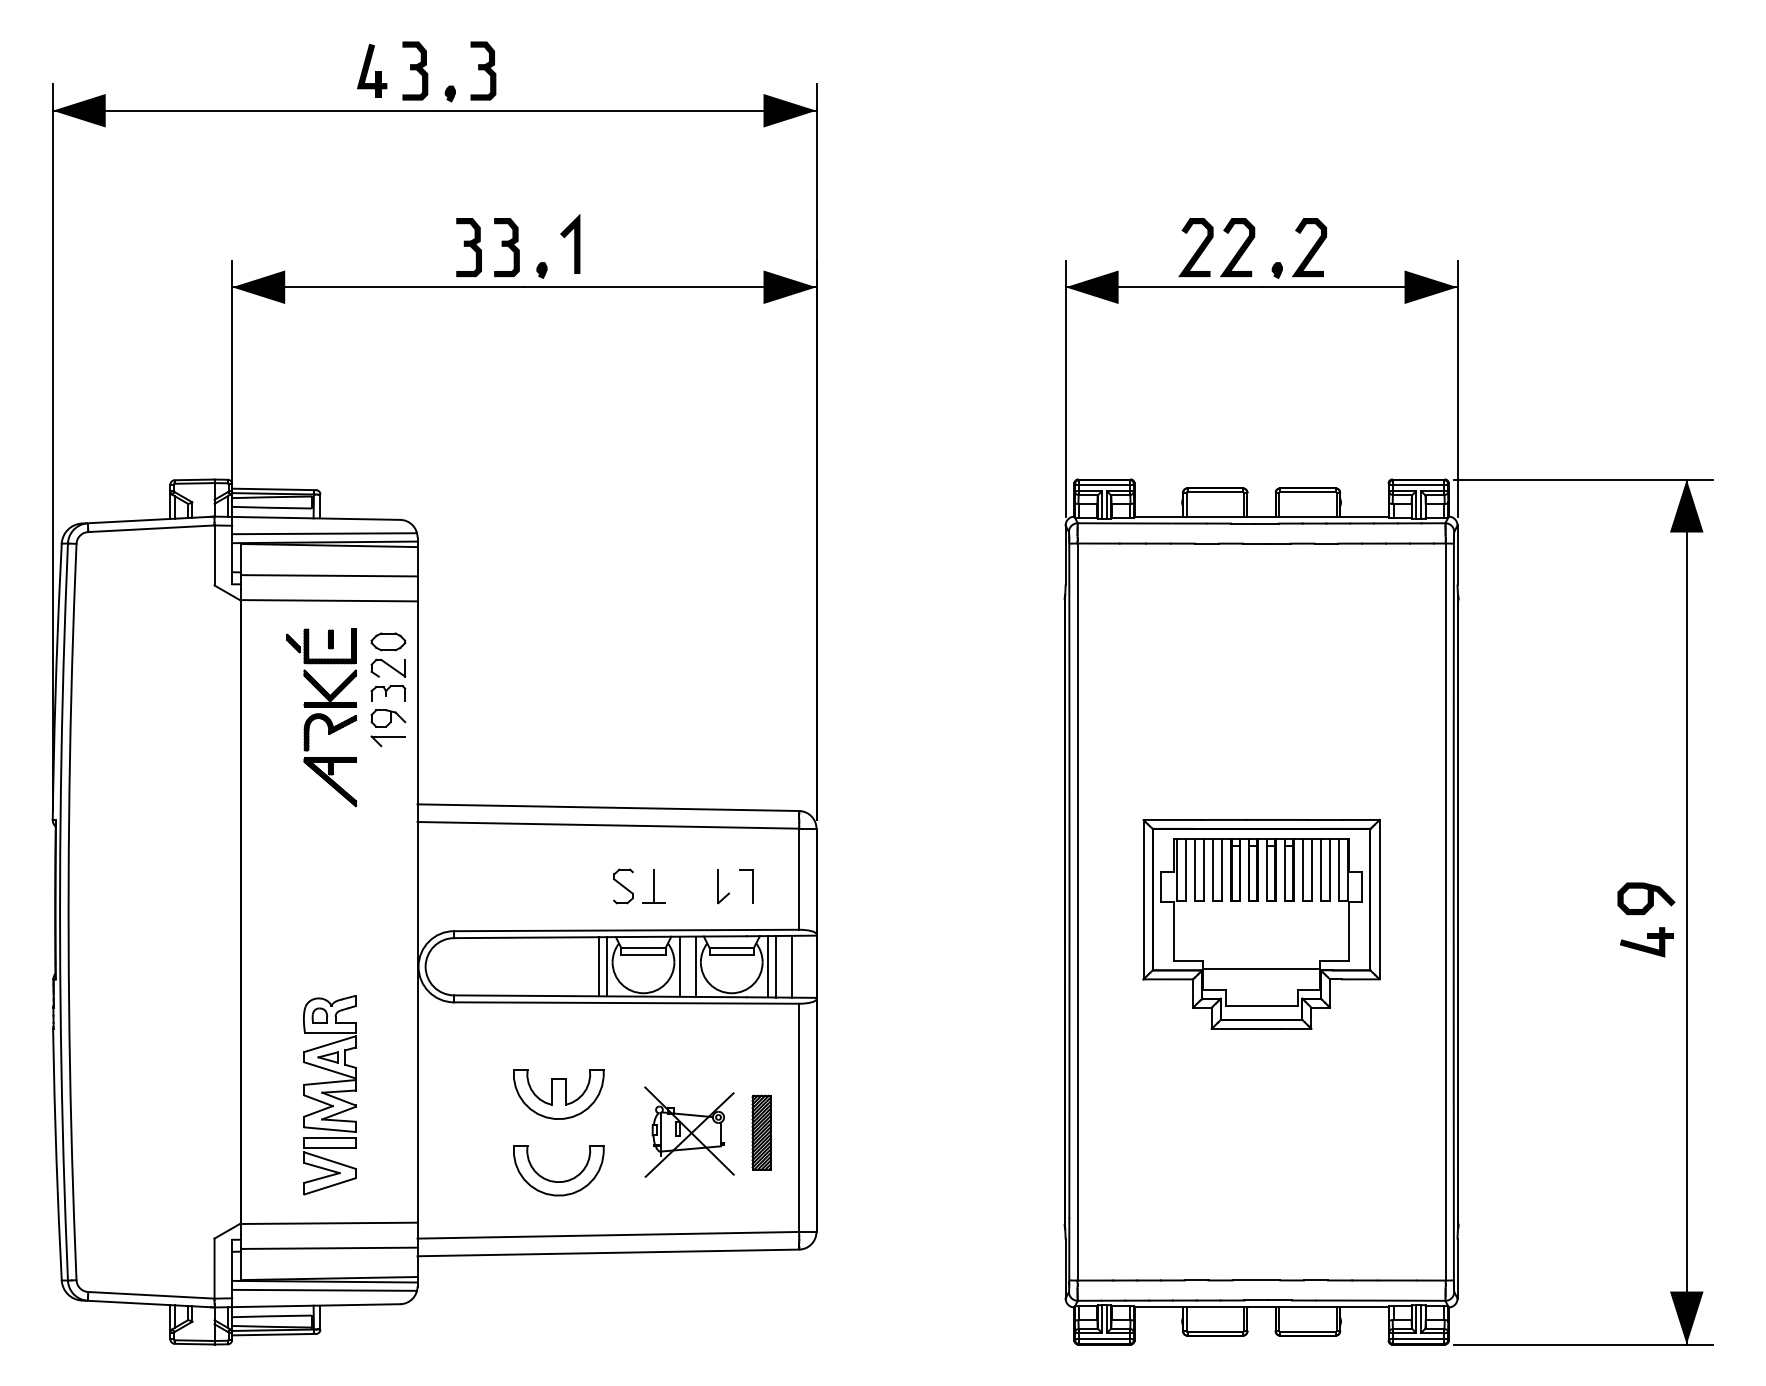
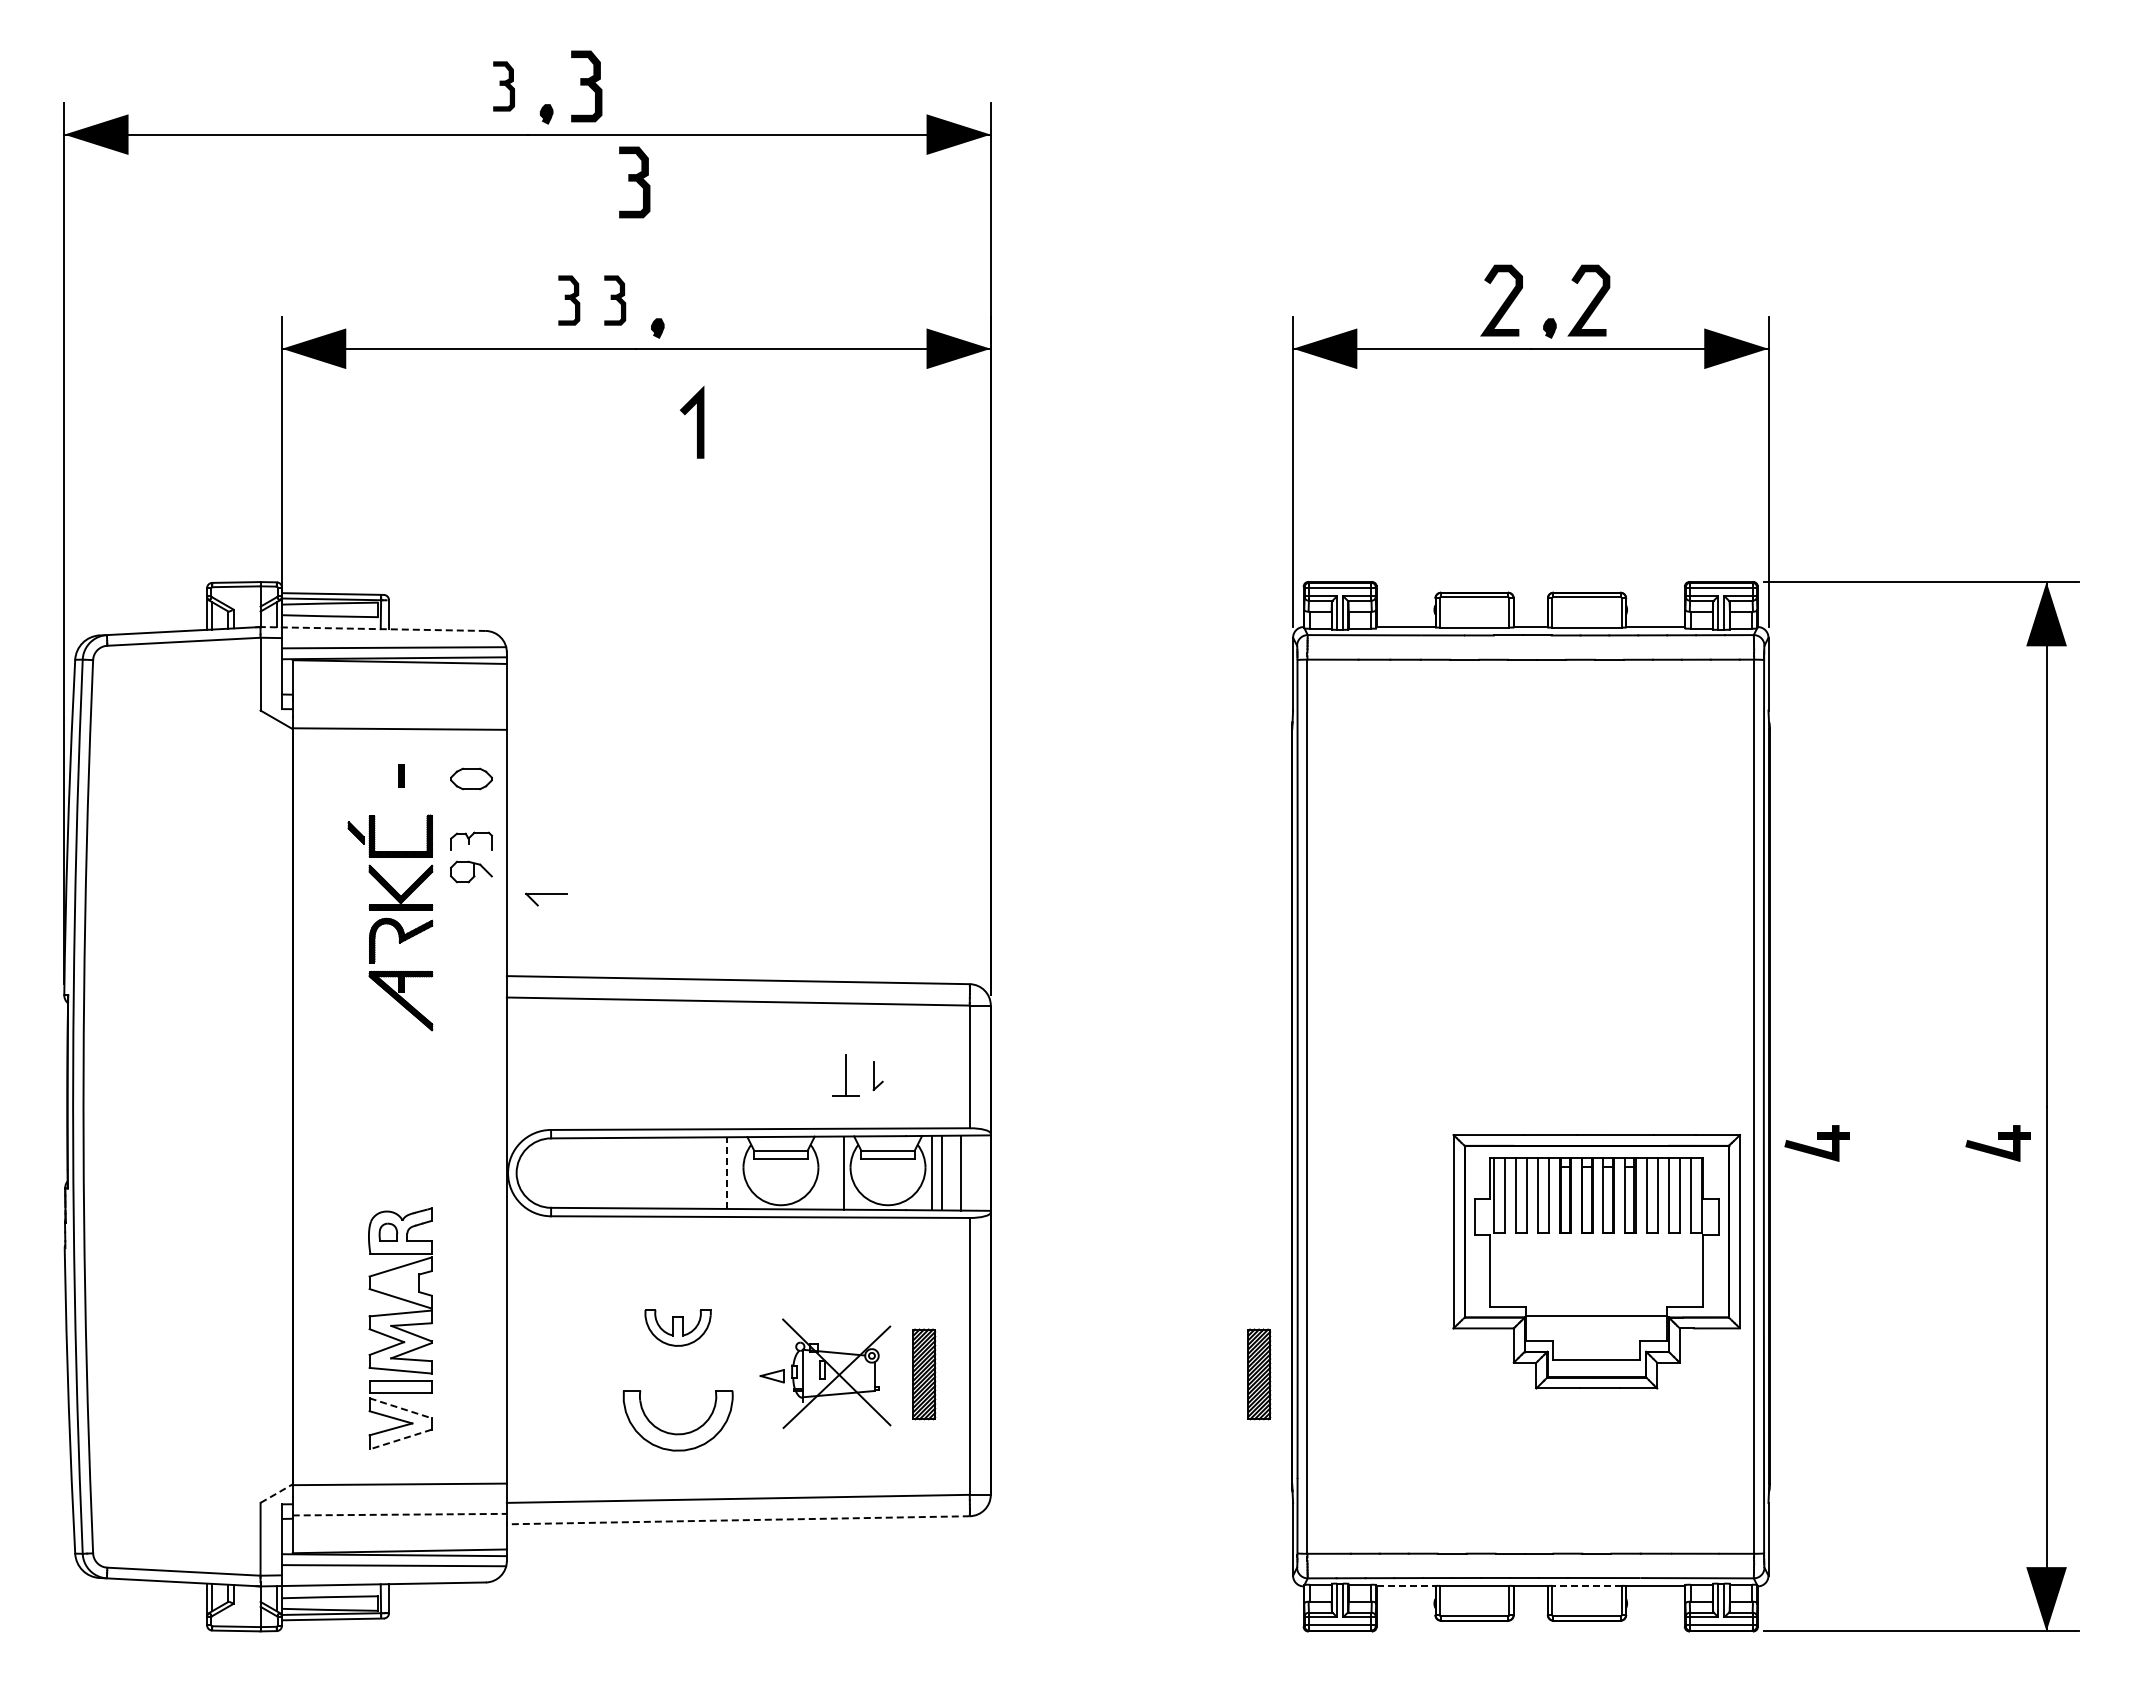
part: (371, 70) -> (451, 85), removed
part: (414, 71) -> (503, 86), size x0.7
part: (522, 150) -> (634, 182), added
line: (574, 243) -> (697, 421), moved
part: (468, 247) -> (568, 300), size x0.7
part: (506, 247) -> (614, 300), size x0.7
curve: (1197, 249) -> (1453, 302), removed
line: (307, 518) -> (373, 629), solid -> dashed
line: (329, 575) -> (399, 698), removed
part: (388, 667) -> (471, 810), removed
part: (321, 717) -> (390, 922), moved
part: (388, 741) -> (546, 899), moved
part: (623, 886) -> (756, 1075), removed
part: (653, 886) -> (845, 1075), moved
part: (723, 886) -> (877, 1075), size x0.7
part: (752, 886) -> (913, 1075), removed
curve: (1647, 898) -> (1999, 1090), removed
part: (1261, 924) -> (1596, 1261), moved
part: (1497, 942) -> (1816, 1143), added
line: (679, 966) -> (824, 1172), removed
line: (599, 967) -> (727, 1173), solid -> dashed
line: (607, 967) -> (737, 1173), removed
part: (327, 1057) -> (771, 1376), moved
part: (558, 1094) -> (677, 1327), size x0.6
part: (1037, 1132) -> (1259, 1374), added
line: (329, 1160) -> (400, 1408), solid -> dashed
line: (329, 1186) -> (400, 1439), solid -> dashed
line: (227, 1230) -> (276, 1493), solid -> dashed
line: (329, 1248) -> (400, 1514), solid -> dashed
line: (607, 1253) -> (737, 1520), solid -> dashed
line: (1308, 1306) -> (1587, 1585), solid -> dashed
line: (1159, 1307) -> (1406, 1586), solid -> dashed

